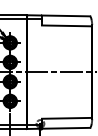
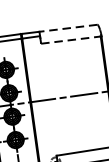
line: (65, 15) -> (67, 27), solid -> dashed
line: (66, 25) -> (70, 39), solid -> dashed

